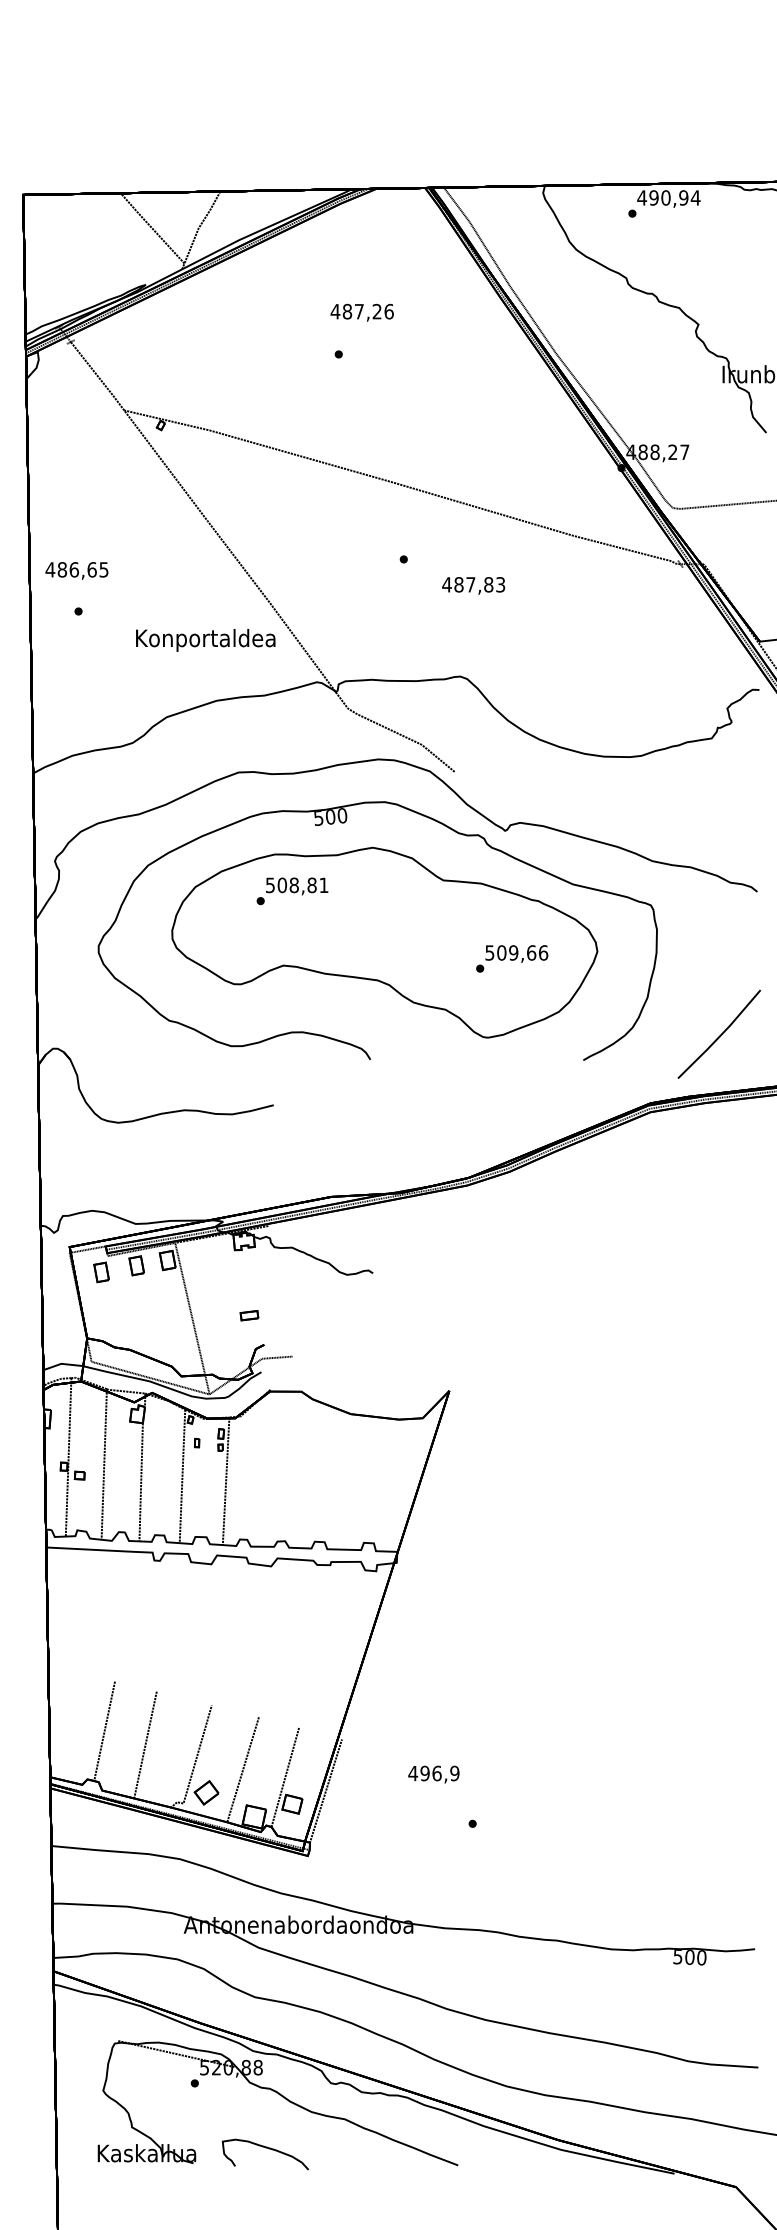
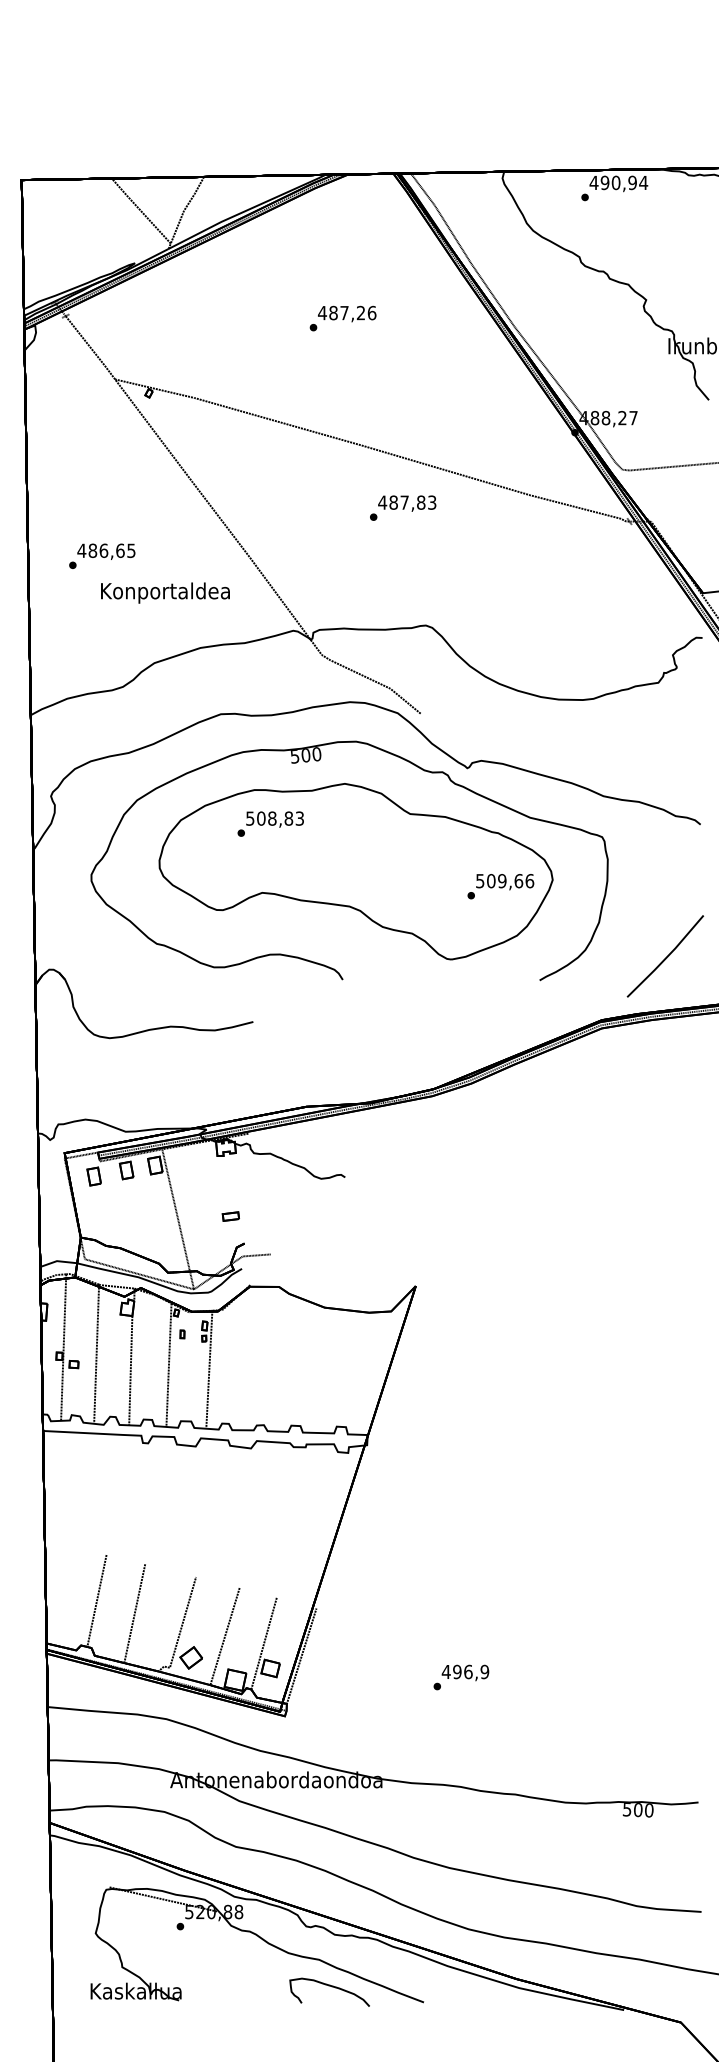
text: (362, 312) -> (347, 313), moved
text: (77, 570) -> (106, 551), moved
text: (473, 585) -> (407, 503), moved
text: (205, 639) -> (165, 592), moved
text: (323, 885) -> (299, 818), 508,81 -> 508,83
text: (511, 958) -> (500, 886), moved
text: (433, 1774) -> (465, 1672), moved
part: (265, 2153) -> (329, 1991), moved

